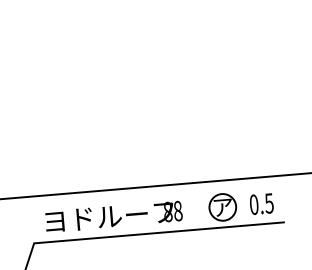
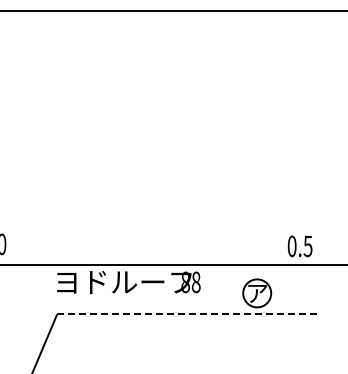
text: (261, 204) -> (299, 246), moved
text: (113, 216) -> (128, 282), moved
line: (159, 232) -> (188, 314), solid -> dashed

